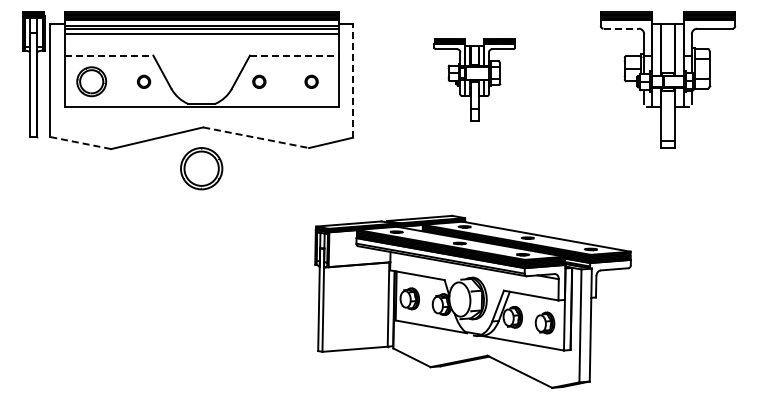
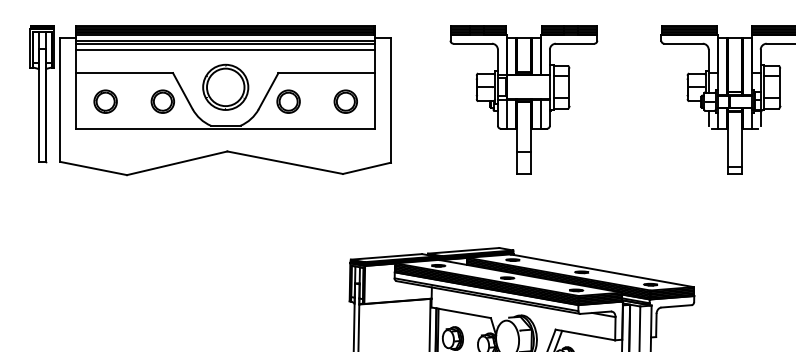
line: (621, 28) -> (683, 43), dashed -> solid
line: (109, 55) -> (125, 72), dashed -> solid
line: (294, 55) -> (327, 72), dashed -> solid
part: (474, 79) -> (523, 99), size x1.67
line: (353, 80) -> (391, 100), dashed -> solid
part: (91, 81) -> (105, 101), size x0.71
part: (143, 81) -> (162, 101), size x1.67
part: (259, 81) -> (288, 101), size x1.67
part: (311, 81) -> (345, 101), size x1.67
line: (256, 137) -> (285, 162), dashed -> solid
line: (81, 143) -> (94, 169), dashed -> solid
part: (201, 168) -> (225, 87), moved

